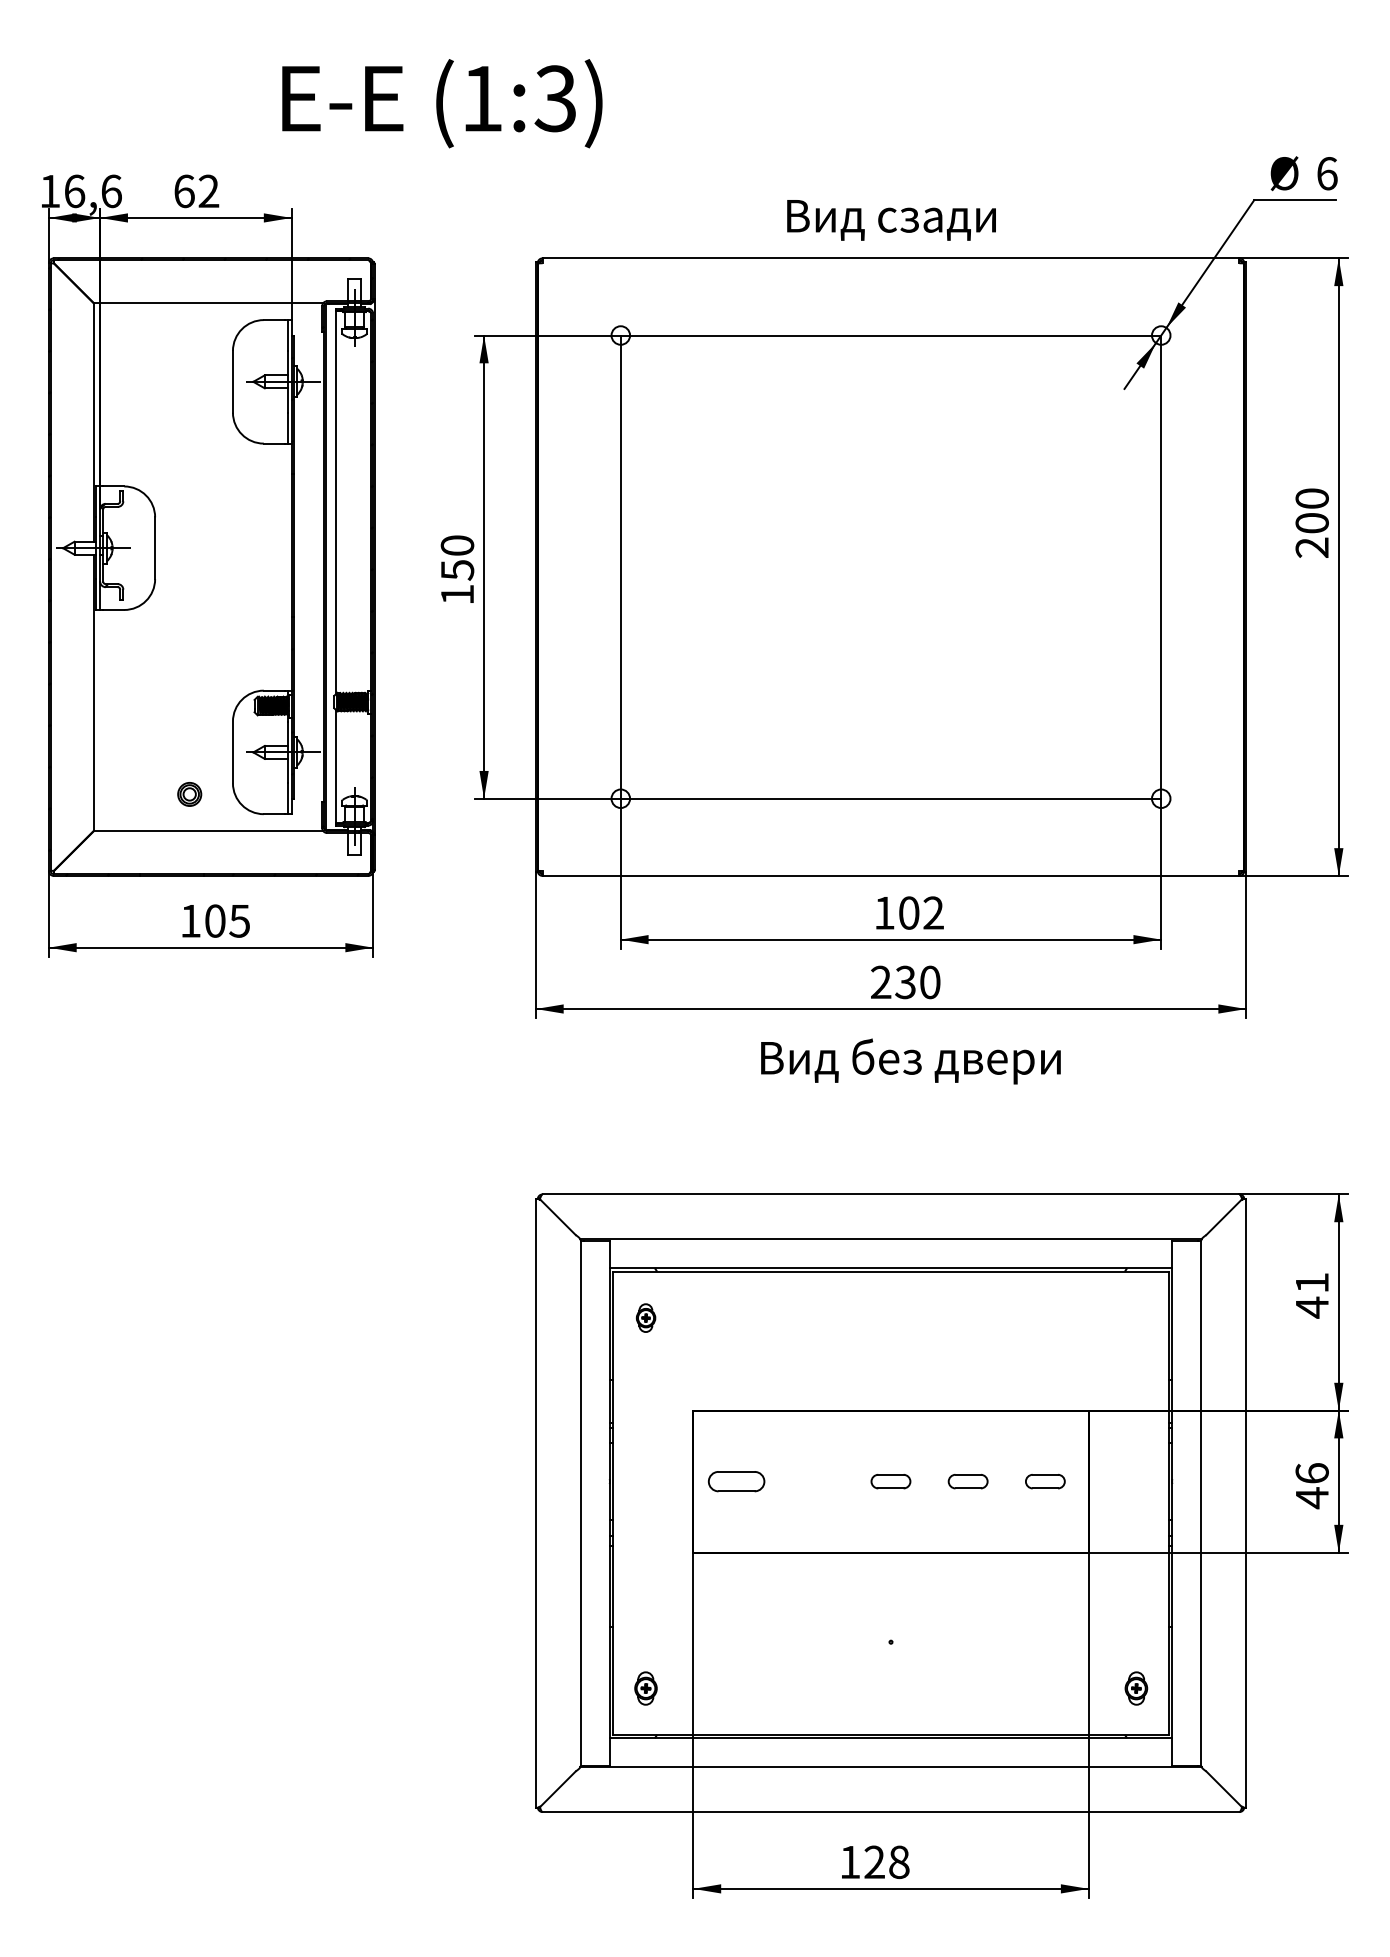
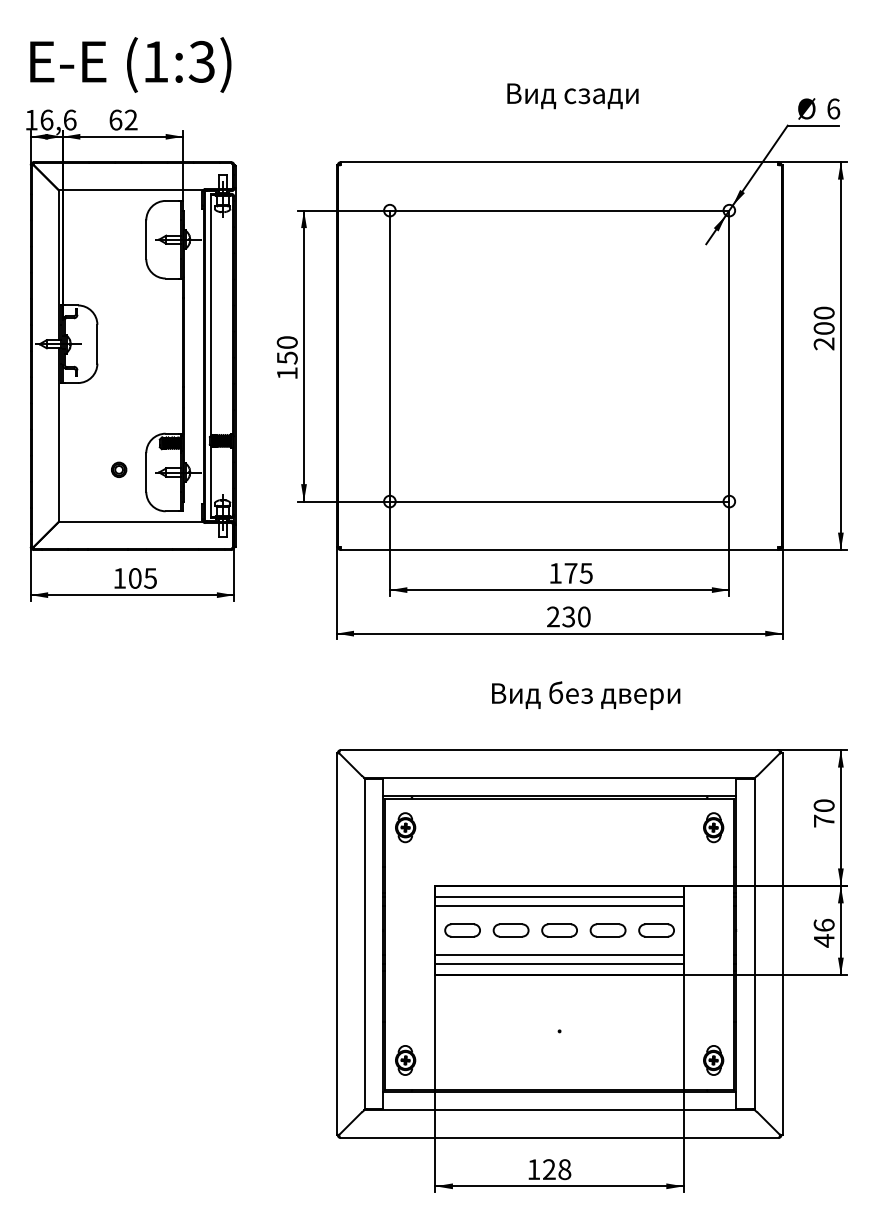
text: (441, 102) -> (130, 64), moved
text: (890, 220) -> (572, 96), moved
part: (190, 793) -> (119, 469), moved
text: (921, 913) -> (578, 573), 102 -> 175
text: (911, 1061) -> (586, 695), moved
text: (1311, 1295) -> (823, 813), 41 -> 70
part: (645, 1317) -> (405, 827), size x1.67
part: (1136, 1317) -> (713, 827), added
line: (890, 1427) -> (559, 896), added
line: (890, 1443) -> (559, 906), added
part: (812, 1481) -> (510, 930), added
part: (890, 1481) -> (559, 930), size x1.43
part: (967, 1481) -> (607, 930), size x1.43
part: (1045, 1481) -> (656, 930), size x1.43
line: (890, 1519) -> (559, 954), added
line: (890, 1535) -> (559, 964), added
part: (645, 1688) -> (405, 1060), size x1.43
part: (1136, 1688) -> (713, 1060), size x1.43

